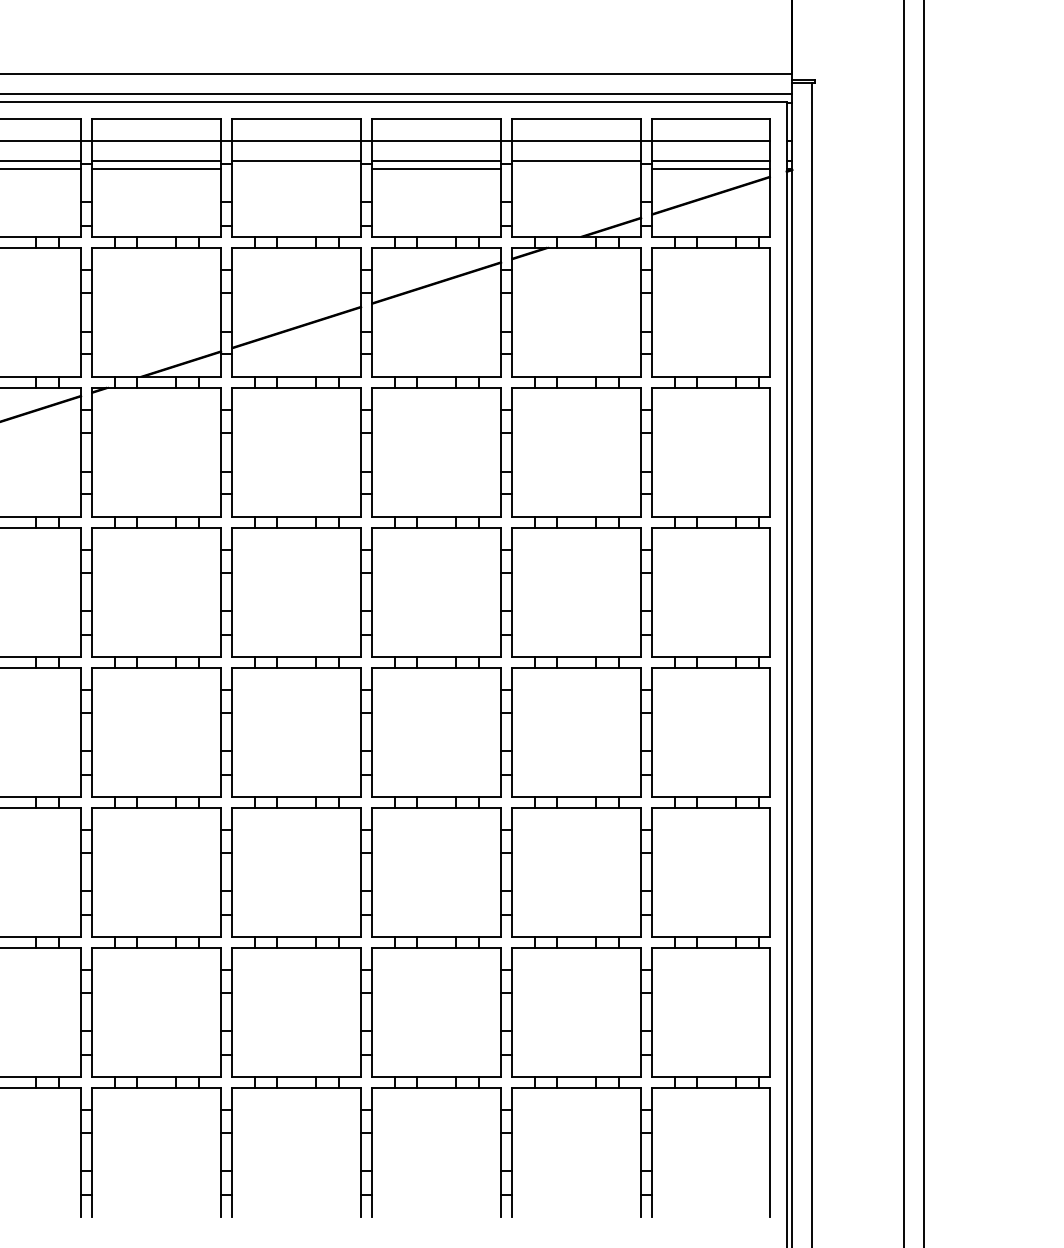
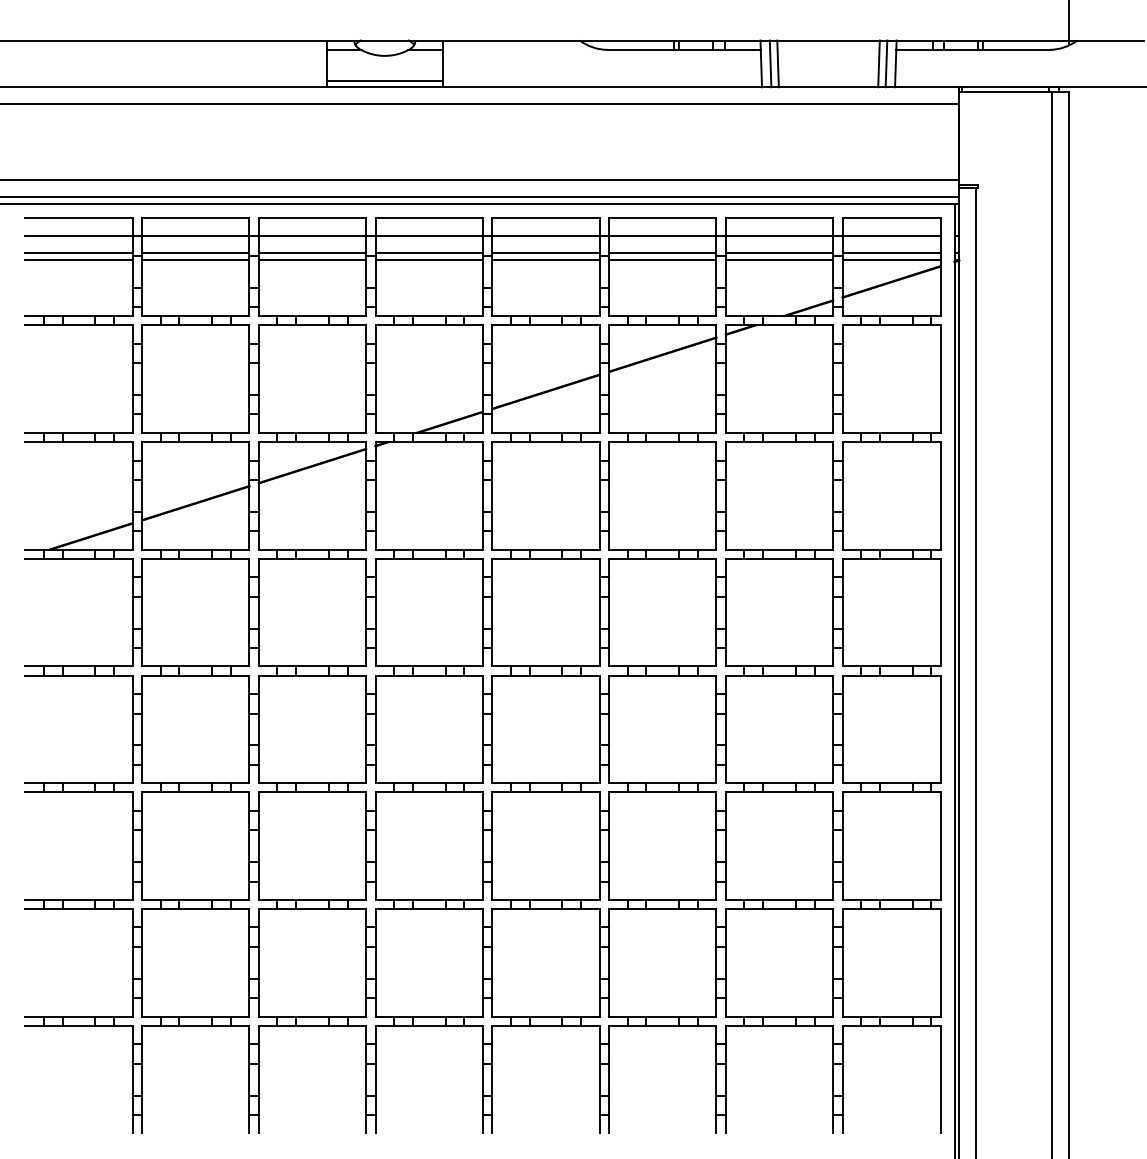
line: (296, 169) -> (545, 260), added
line: (576, 169) -> (779, 260), added

